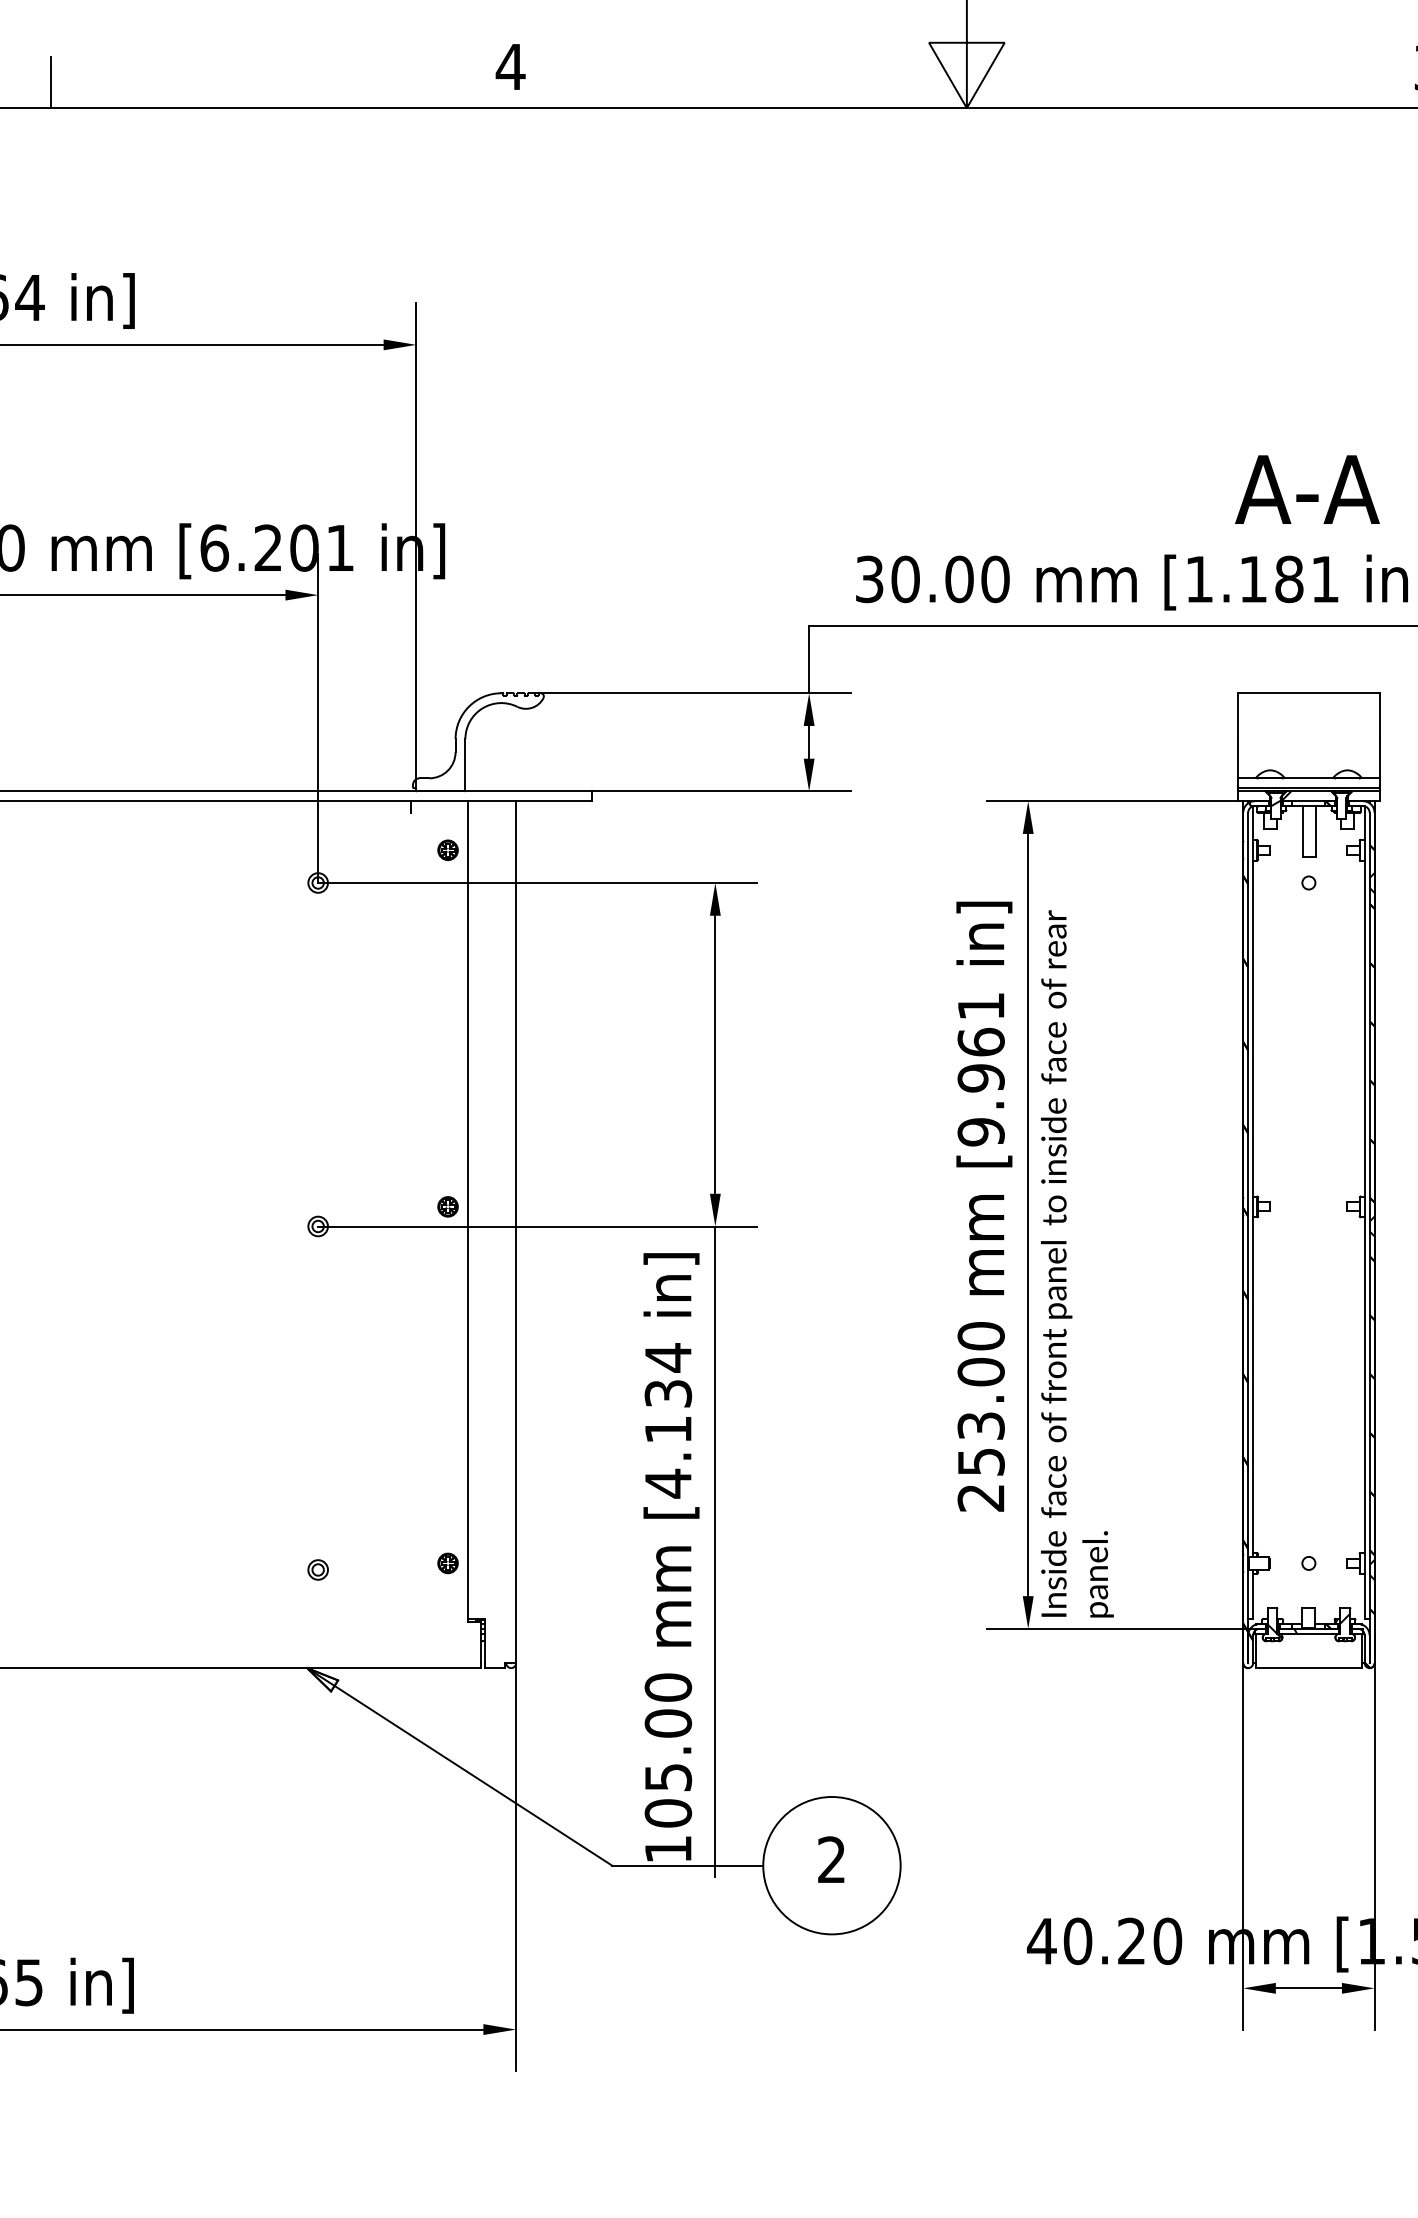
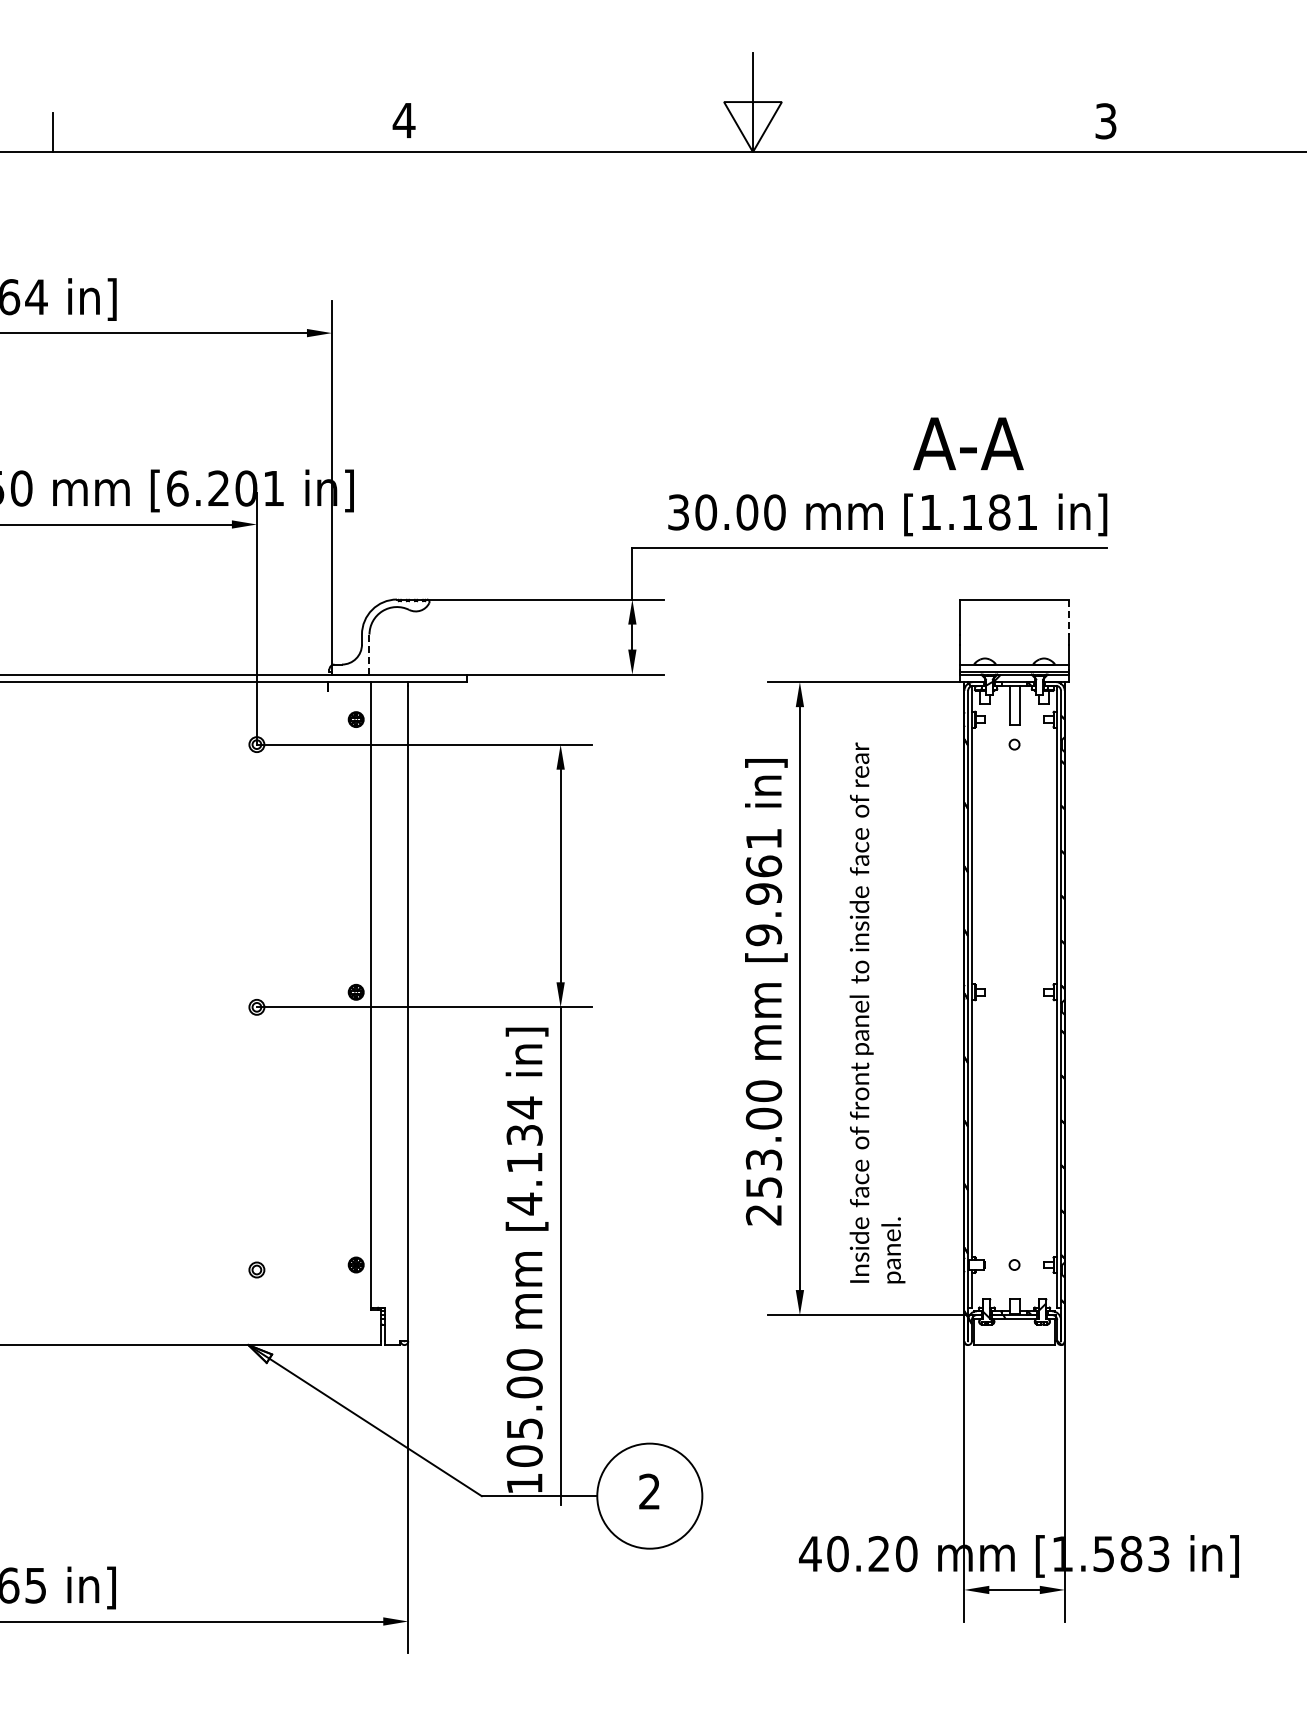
text: (1307, 489) -> (968, 443), moved
line: (1380, 716) -> (1069, 617), solid -> dashed
line: (465, 765) -> (369, 654), solid -> dashed
text: (1077, 1263) -> (877, 1012), moved

